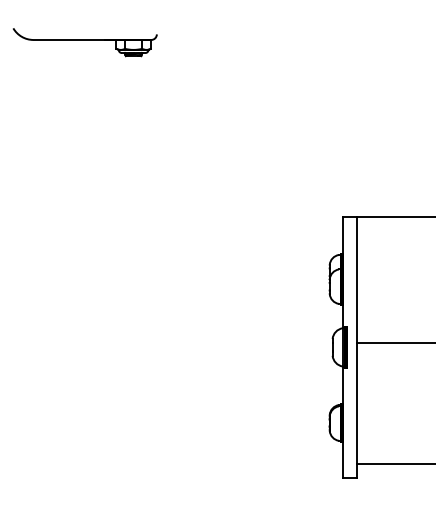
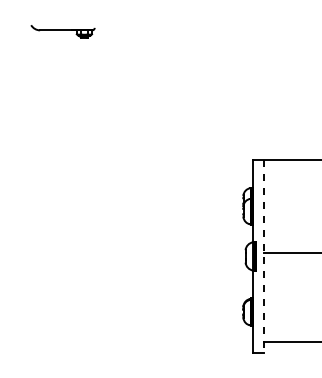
part: (84, 42) -> (62, 31), size x0.6
line: (356, 347) -> (263, 256), solid -> dashed

